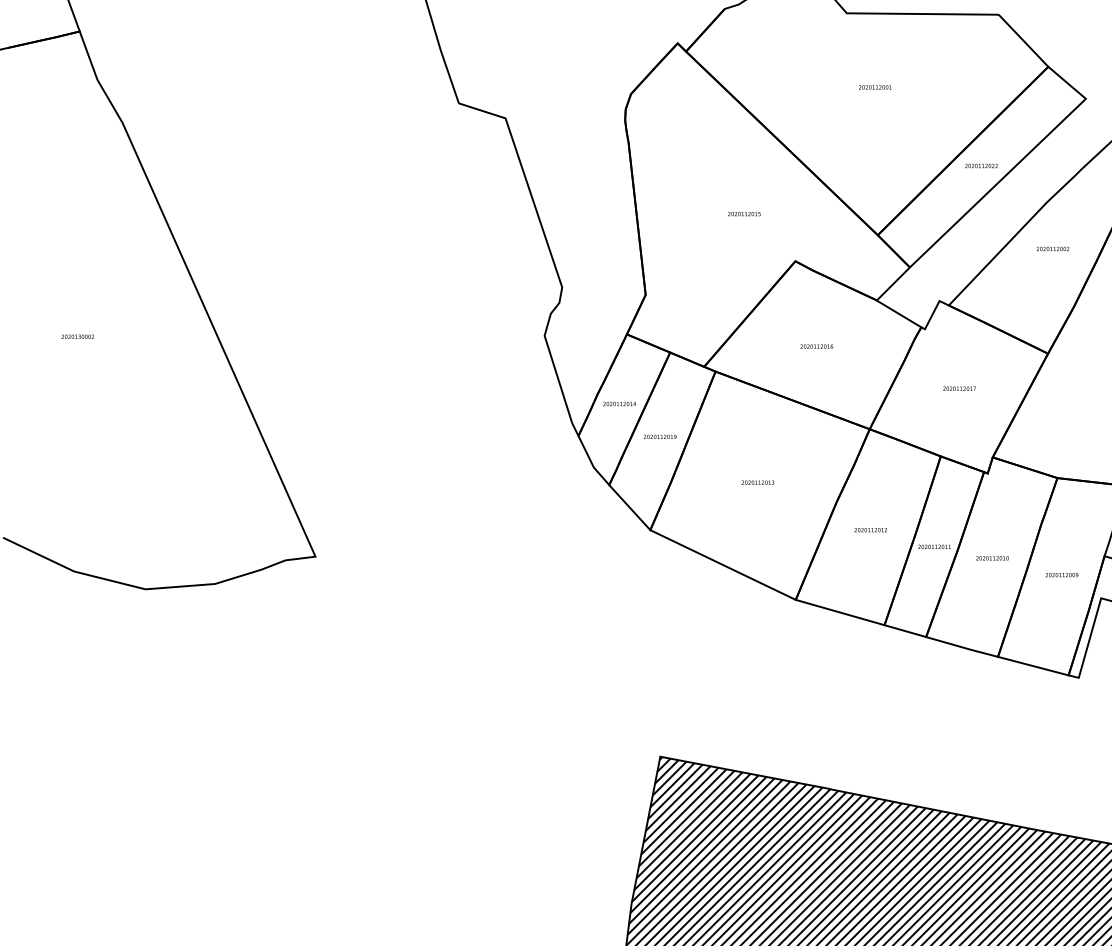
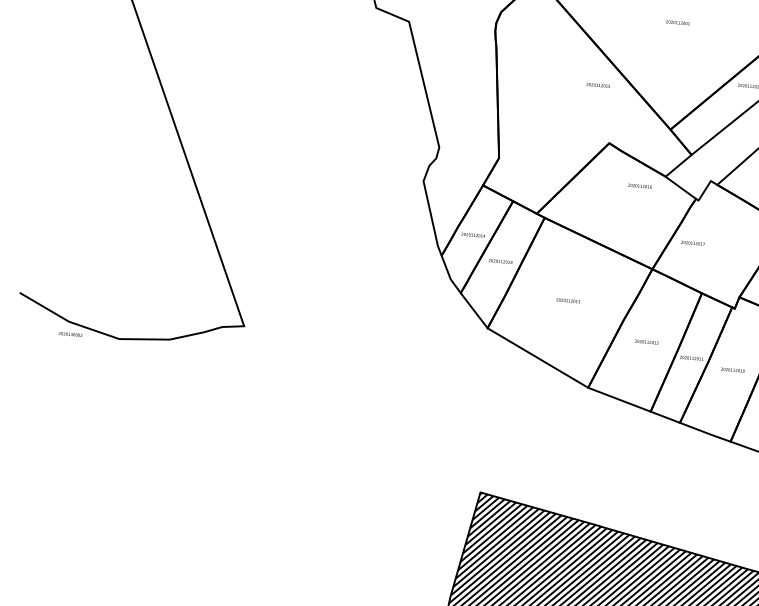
text: (744, 214) -> (598, 85), moved
text: (77, 336) -> (70, 334), moved
text: (816, 346) -> (639, 186), moved
text: (959, 388) -> (693, 243), moved

